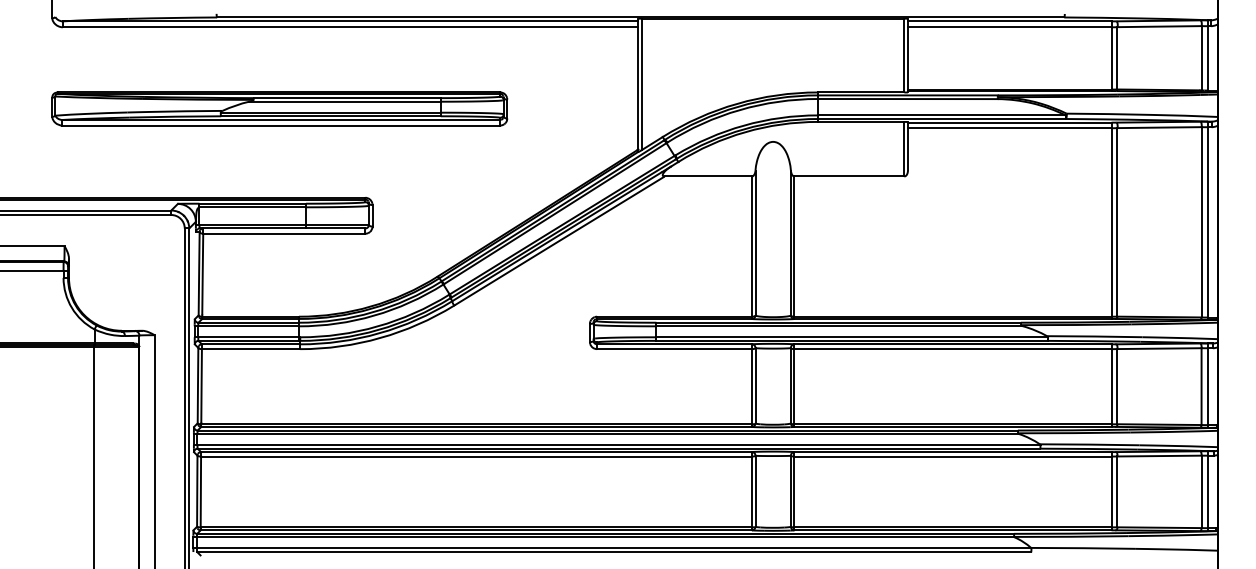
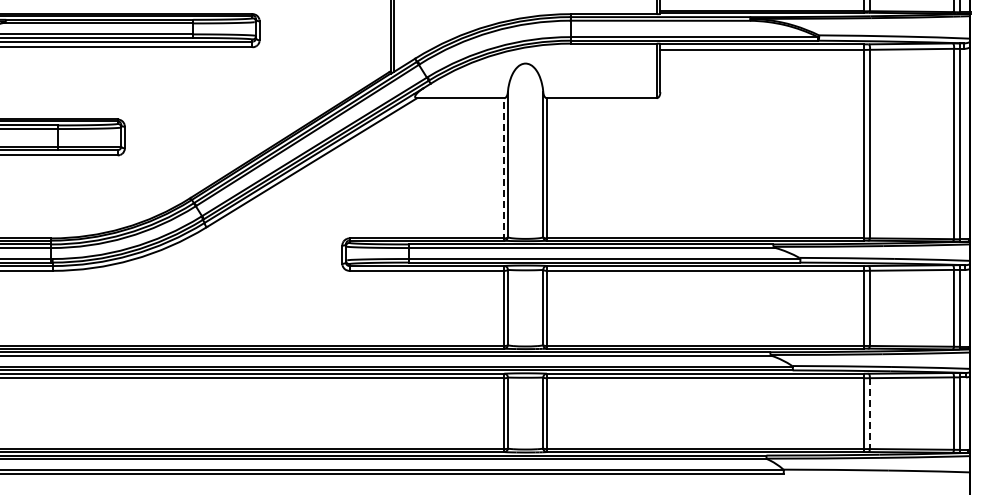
line: (751, 247) -> (503, 169), solid -> dashed
line: (1117, 492) -> (869, 414), solid -> dashed

